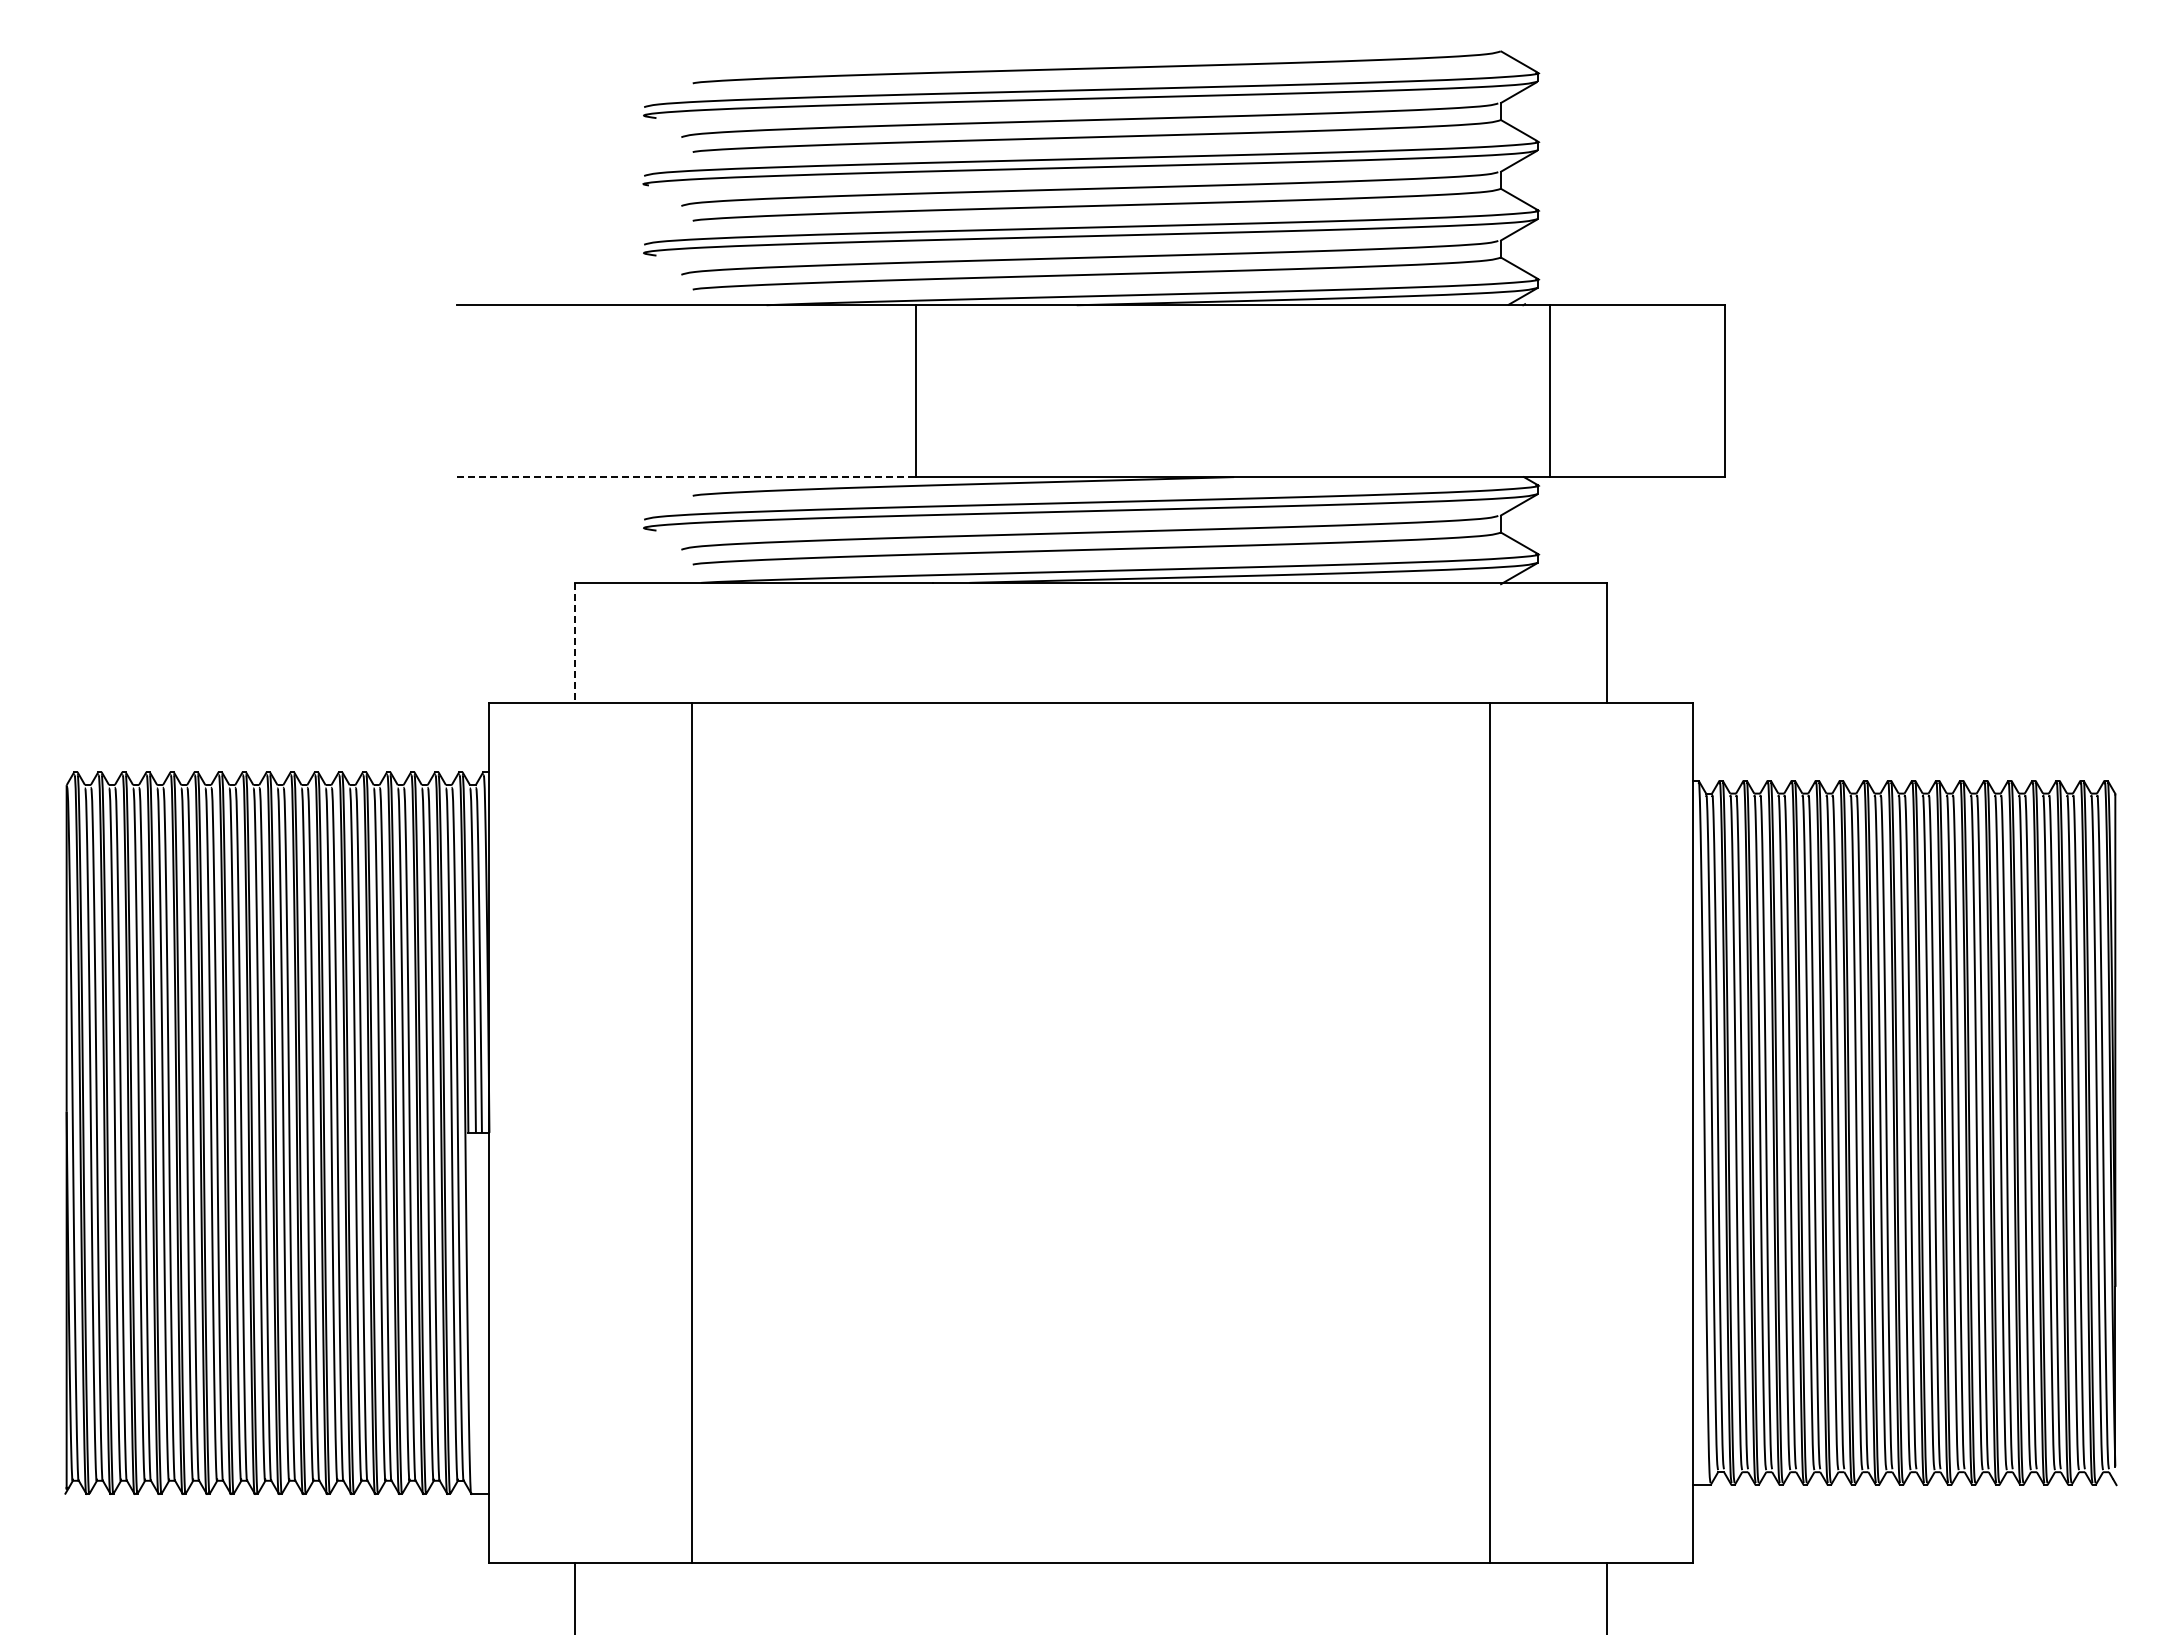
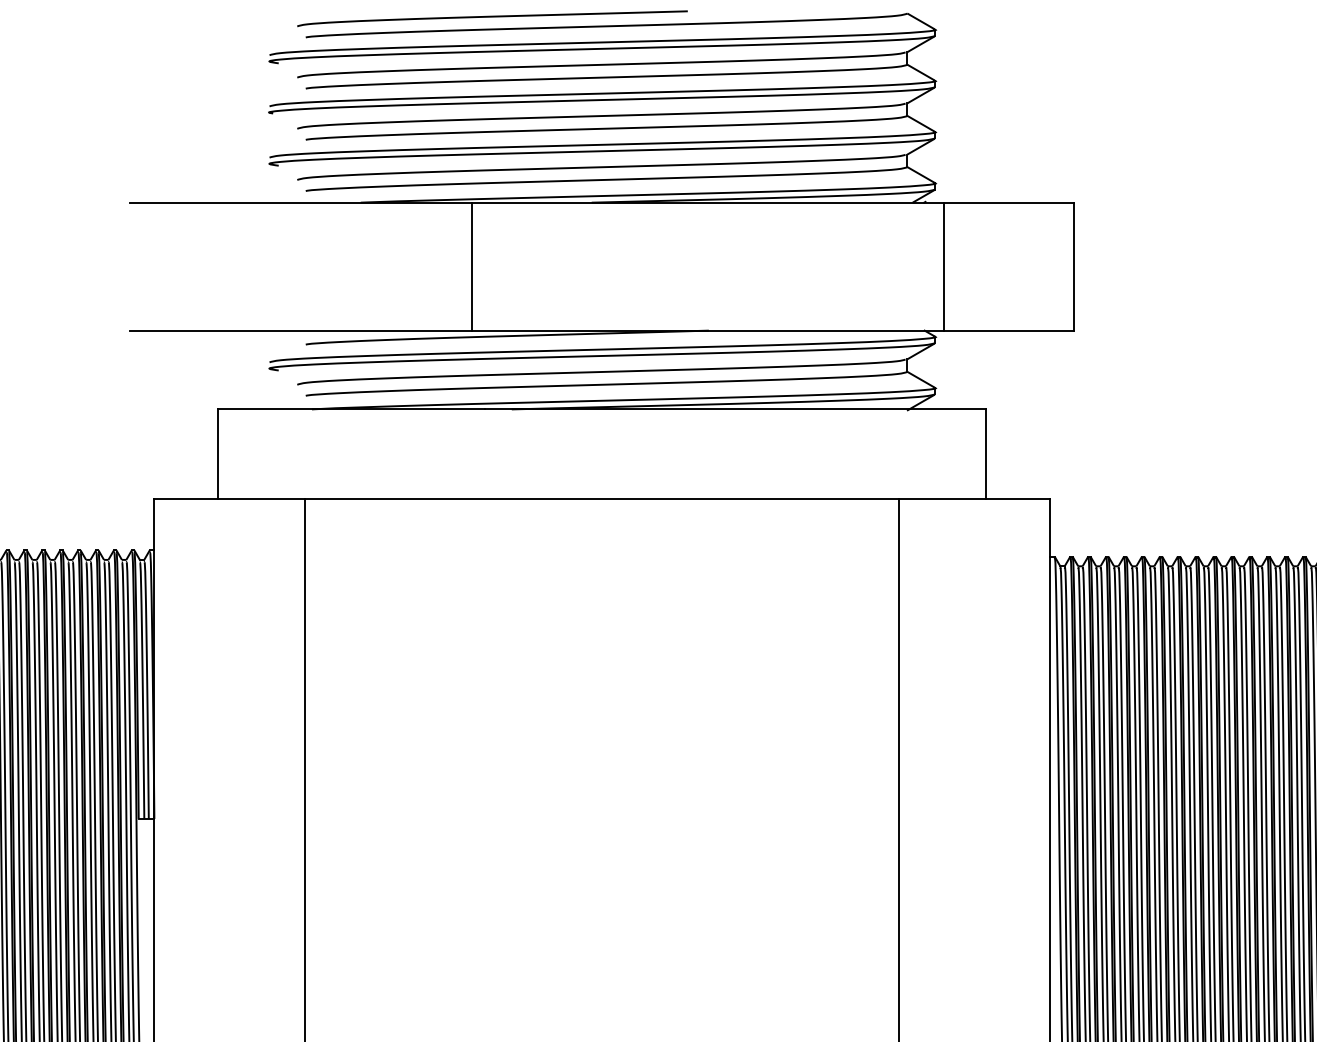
curve: (943, 56) -> (492, 17), added
line: (686, 477) -> (301, 330), dashed -> solid
line: (575, 643) -> (218, 454), dashed -> solid

